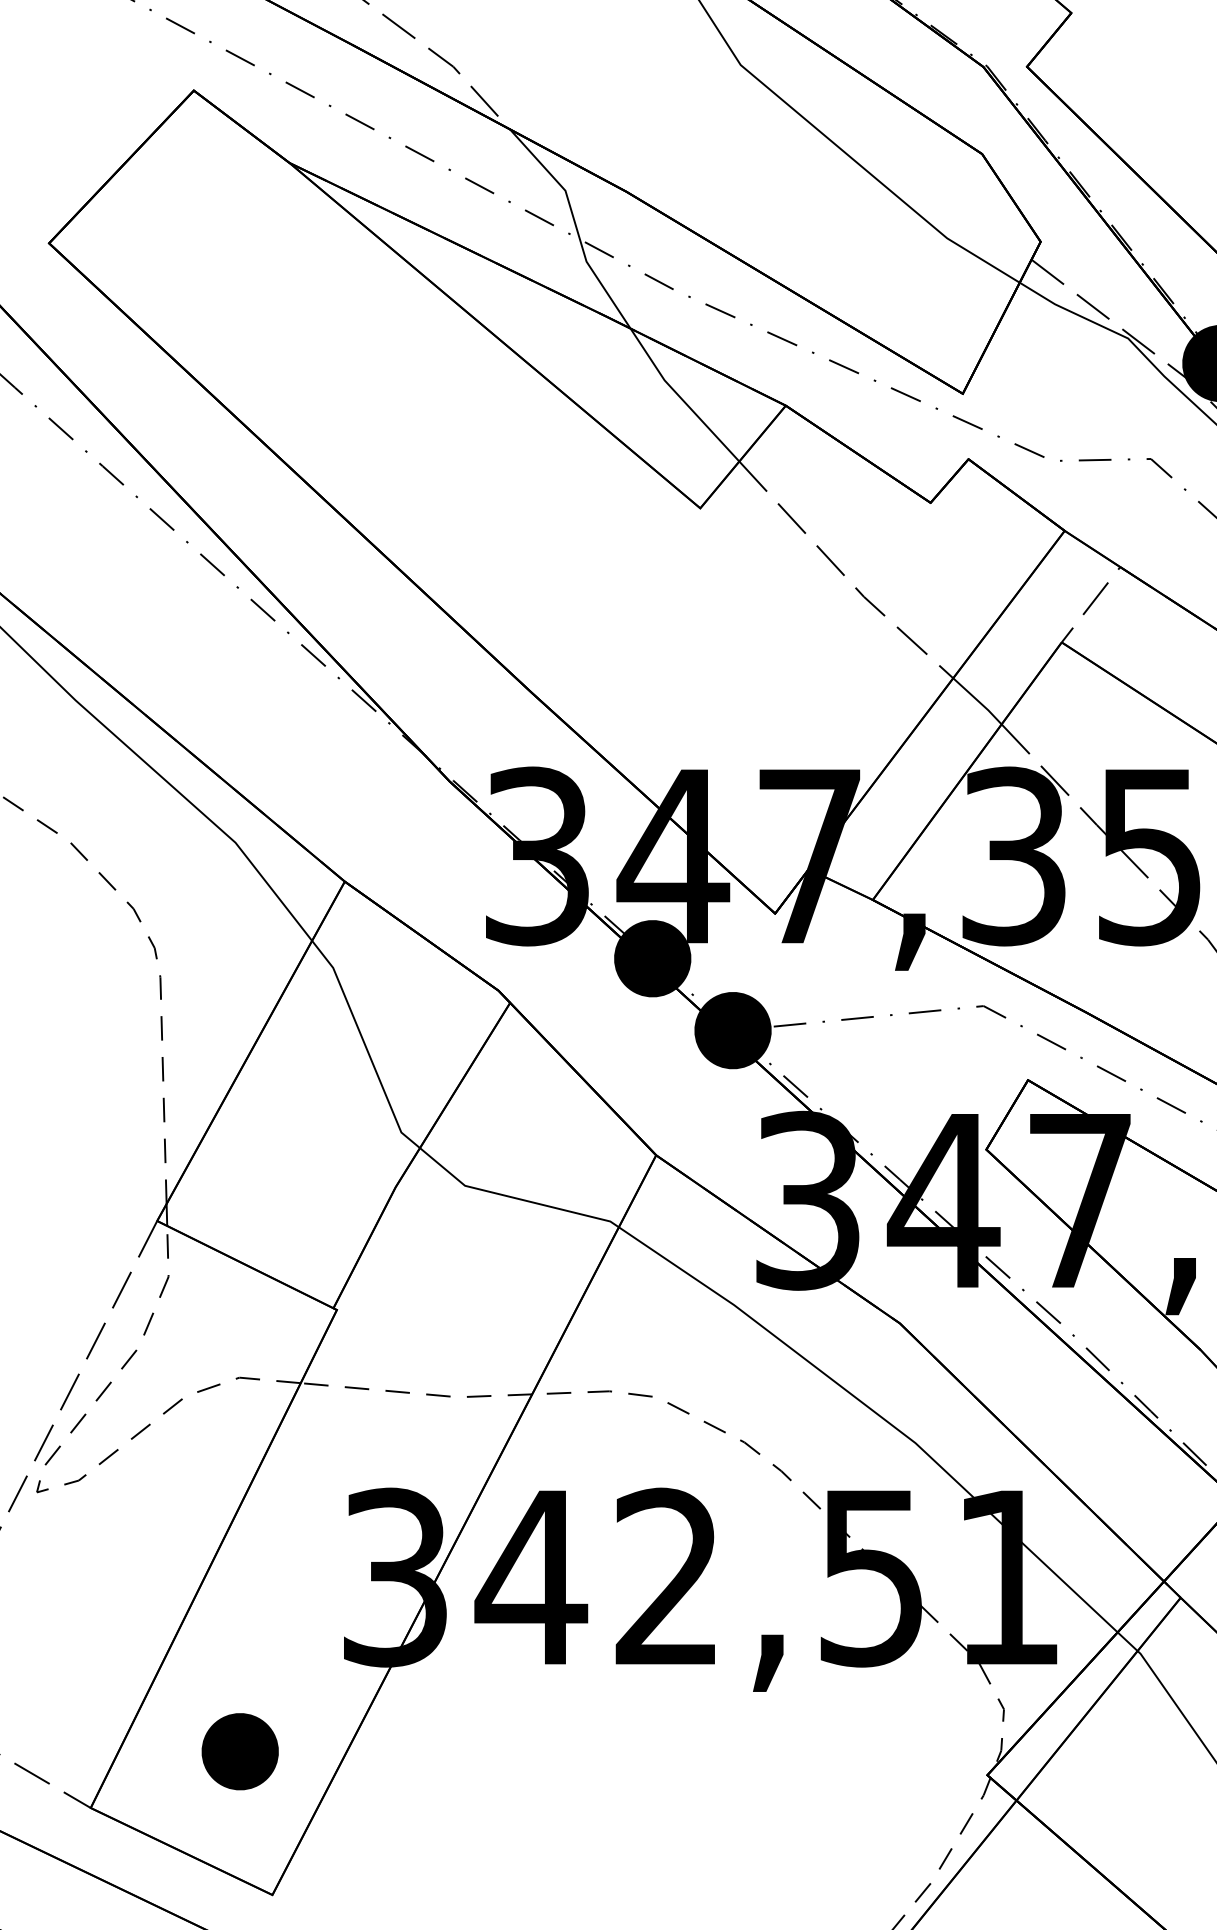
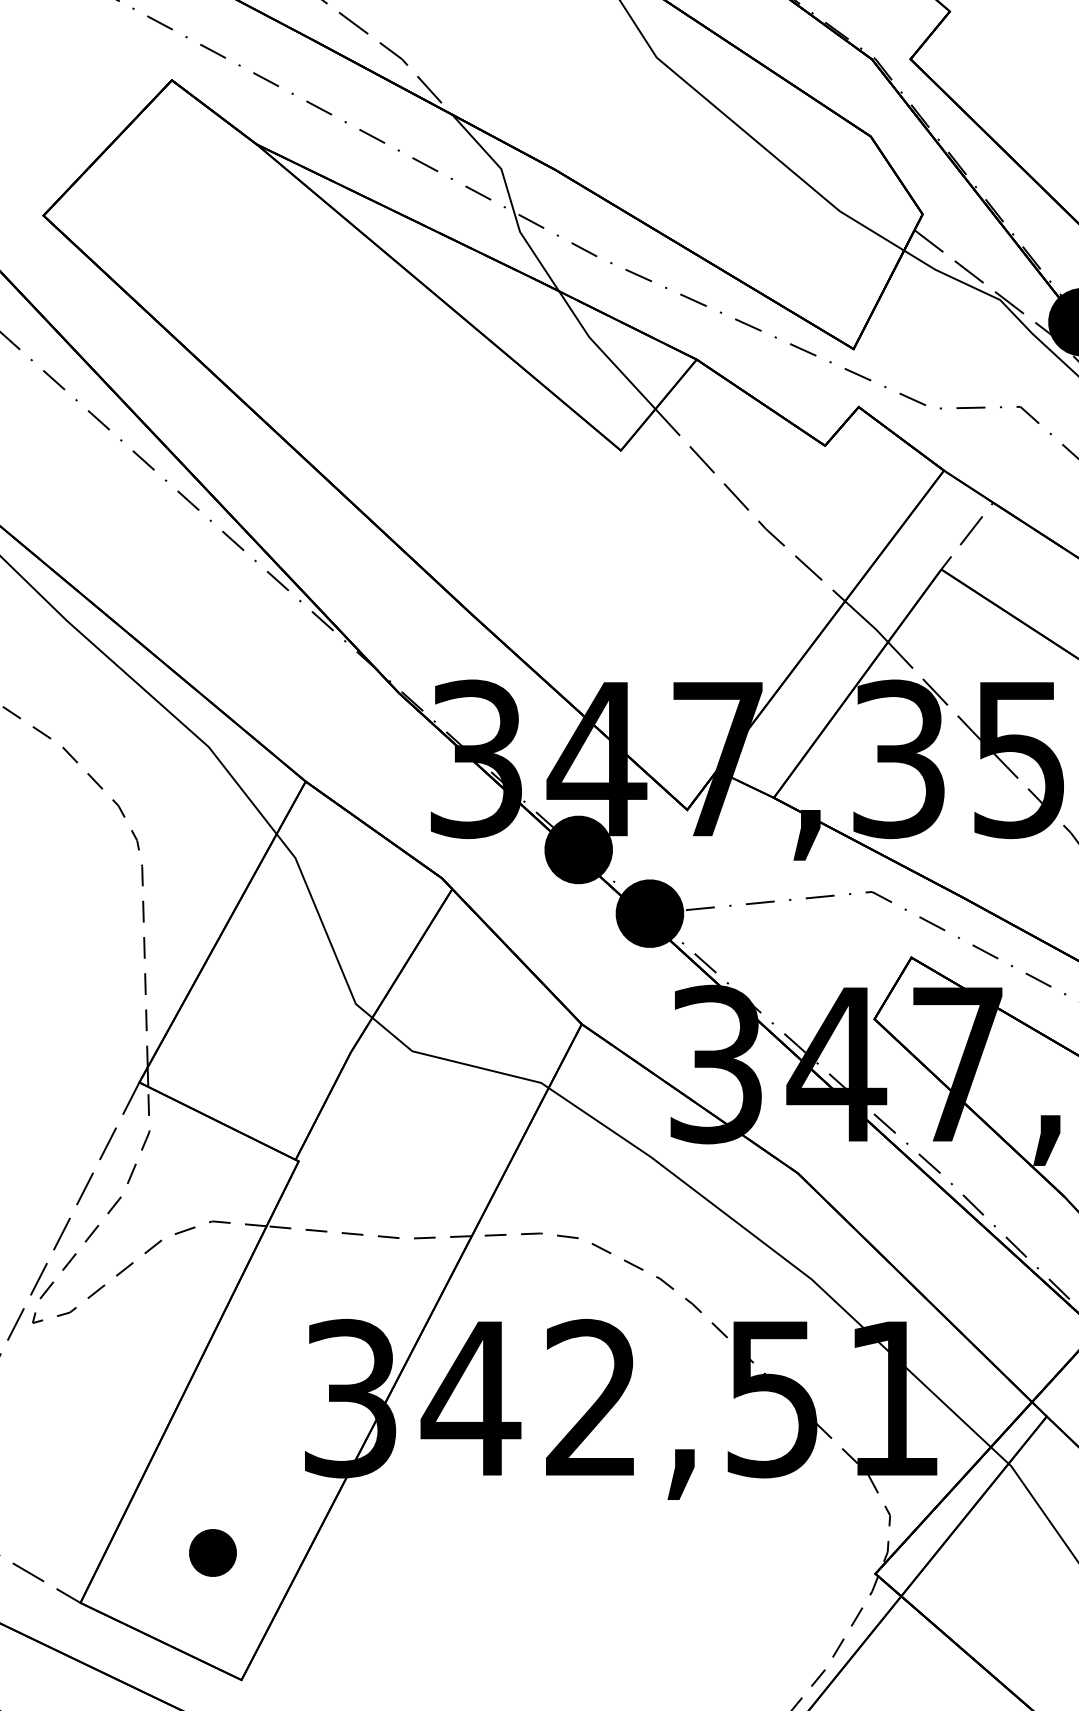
part: (239, 1751) -> (212, 1552), size x0.7

